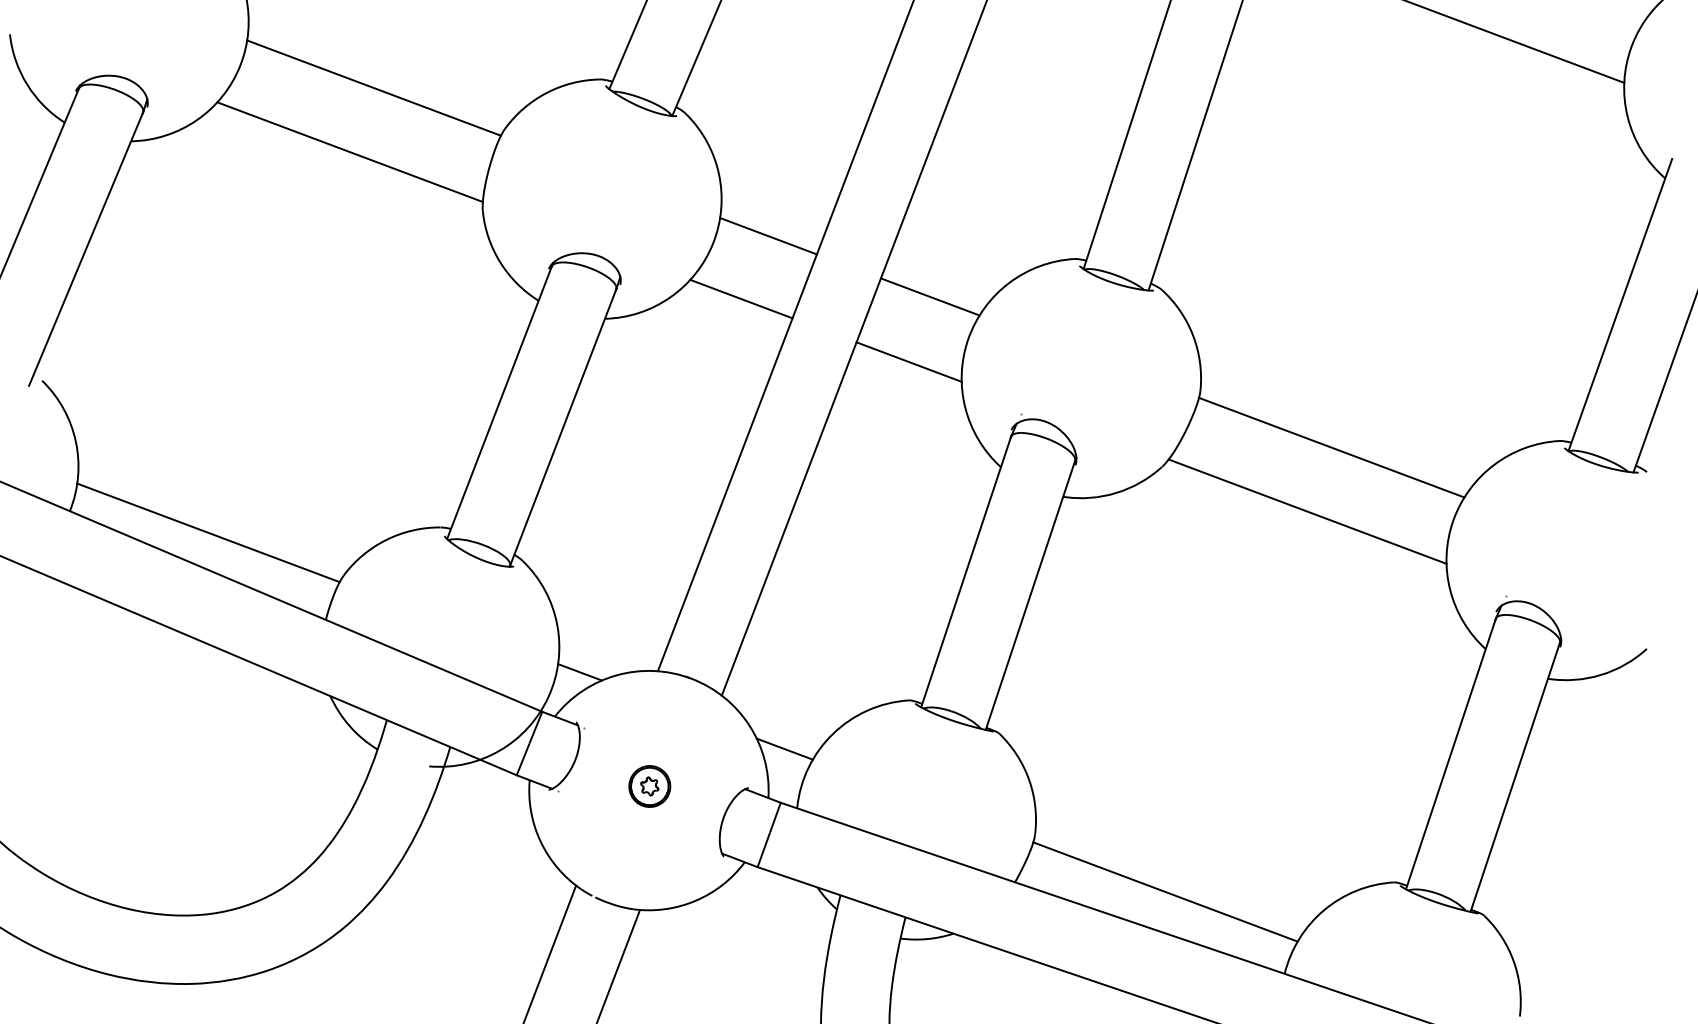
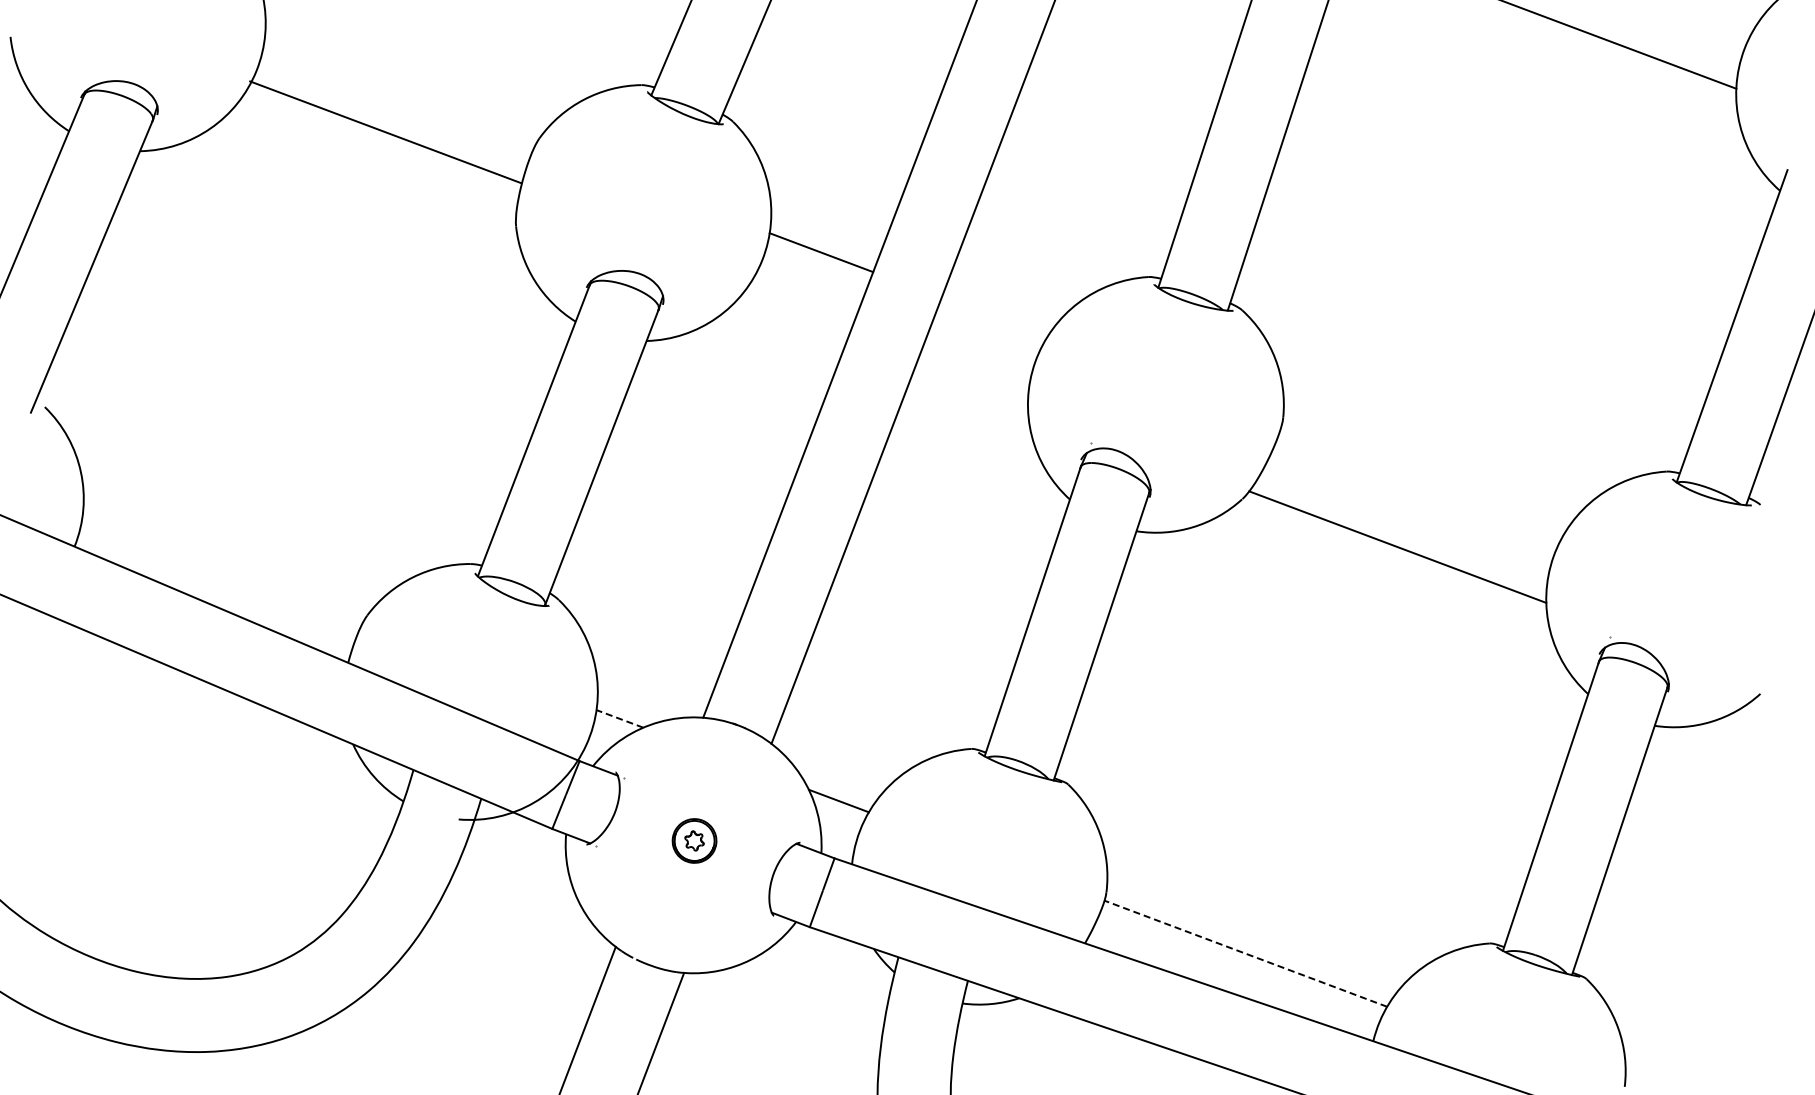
line: (373, 88) -> (385, 132), moved
line: (350, 151) -> (374, 162), removed
line: (930, 296) -> (994, 317), removed
line: (741, 298) -> (792, 319), removed
line: (908, 362) -> (971, 387), removed
line: (1331, 447) -> (1423, 478), removed
line: (208, 532) -> (222, 569), removed
line: (579, 671) -> (619, 718), solid -> dashed
line: (1165, 891) -> (1245, 953), solid -> dashed

